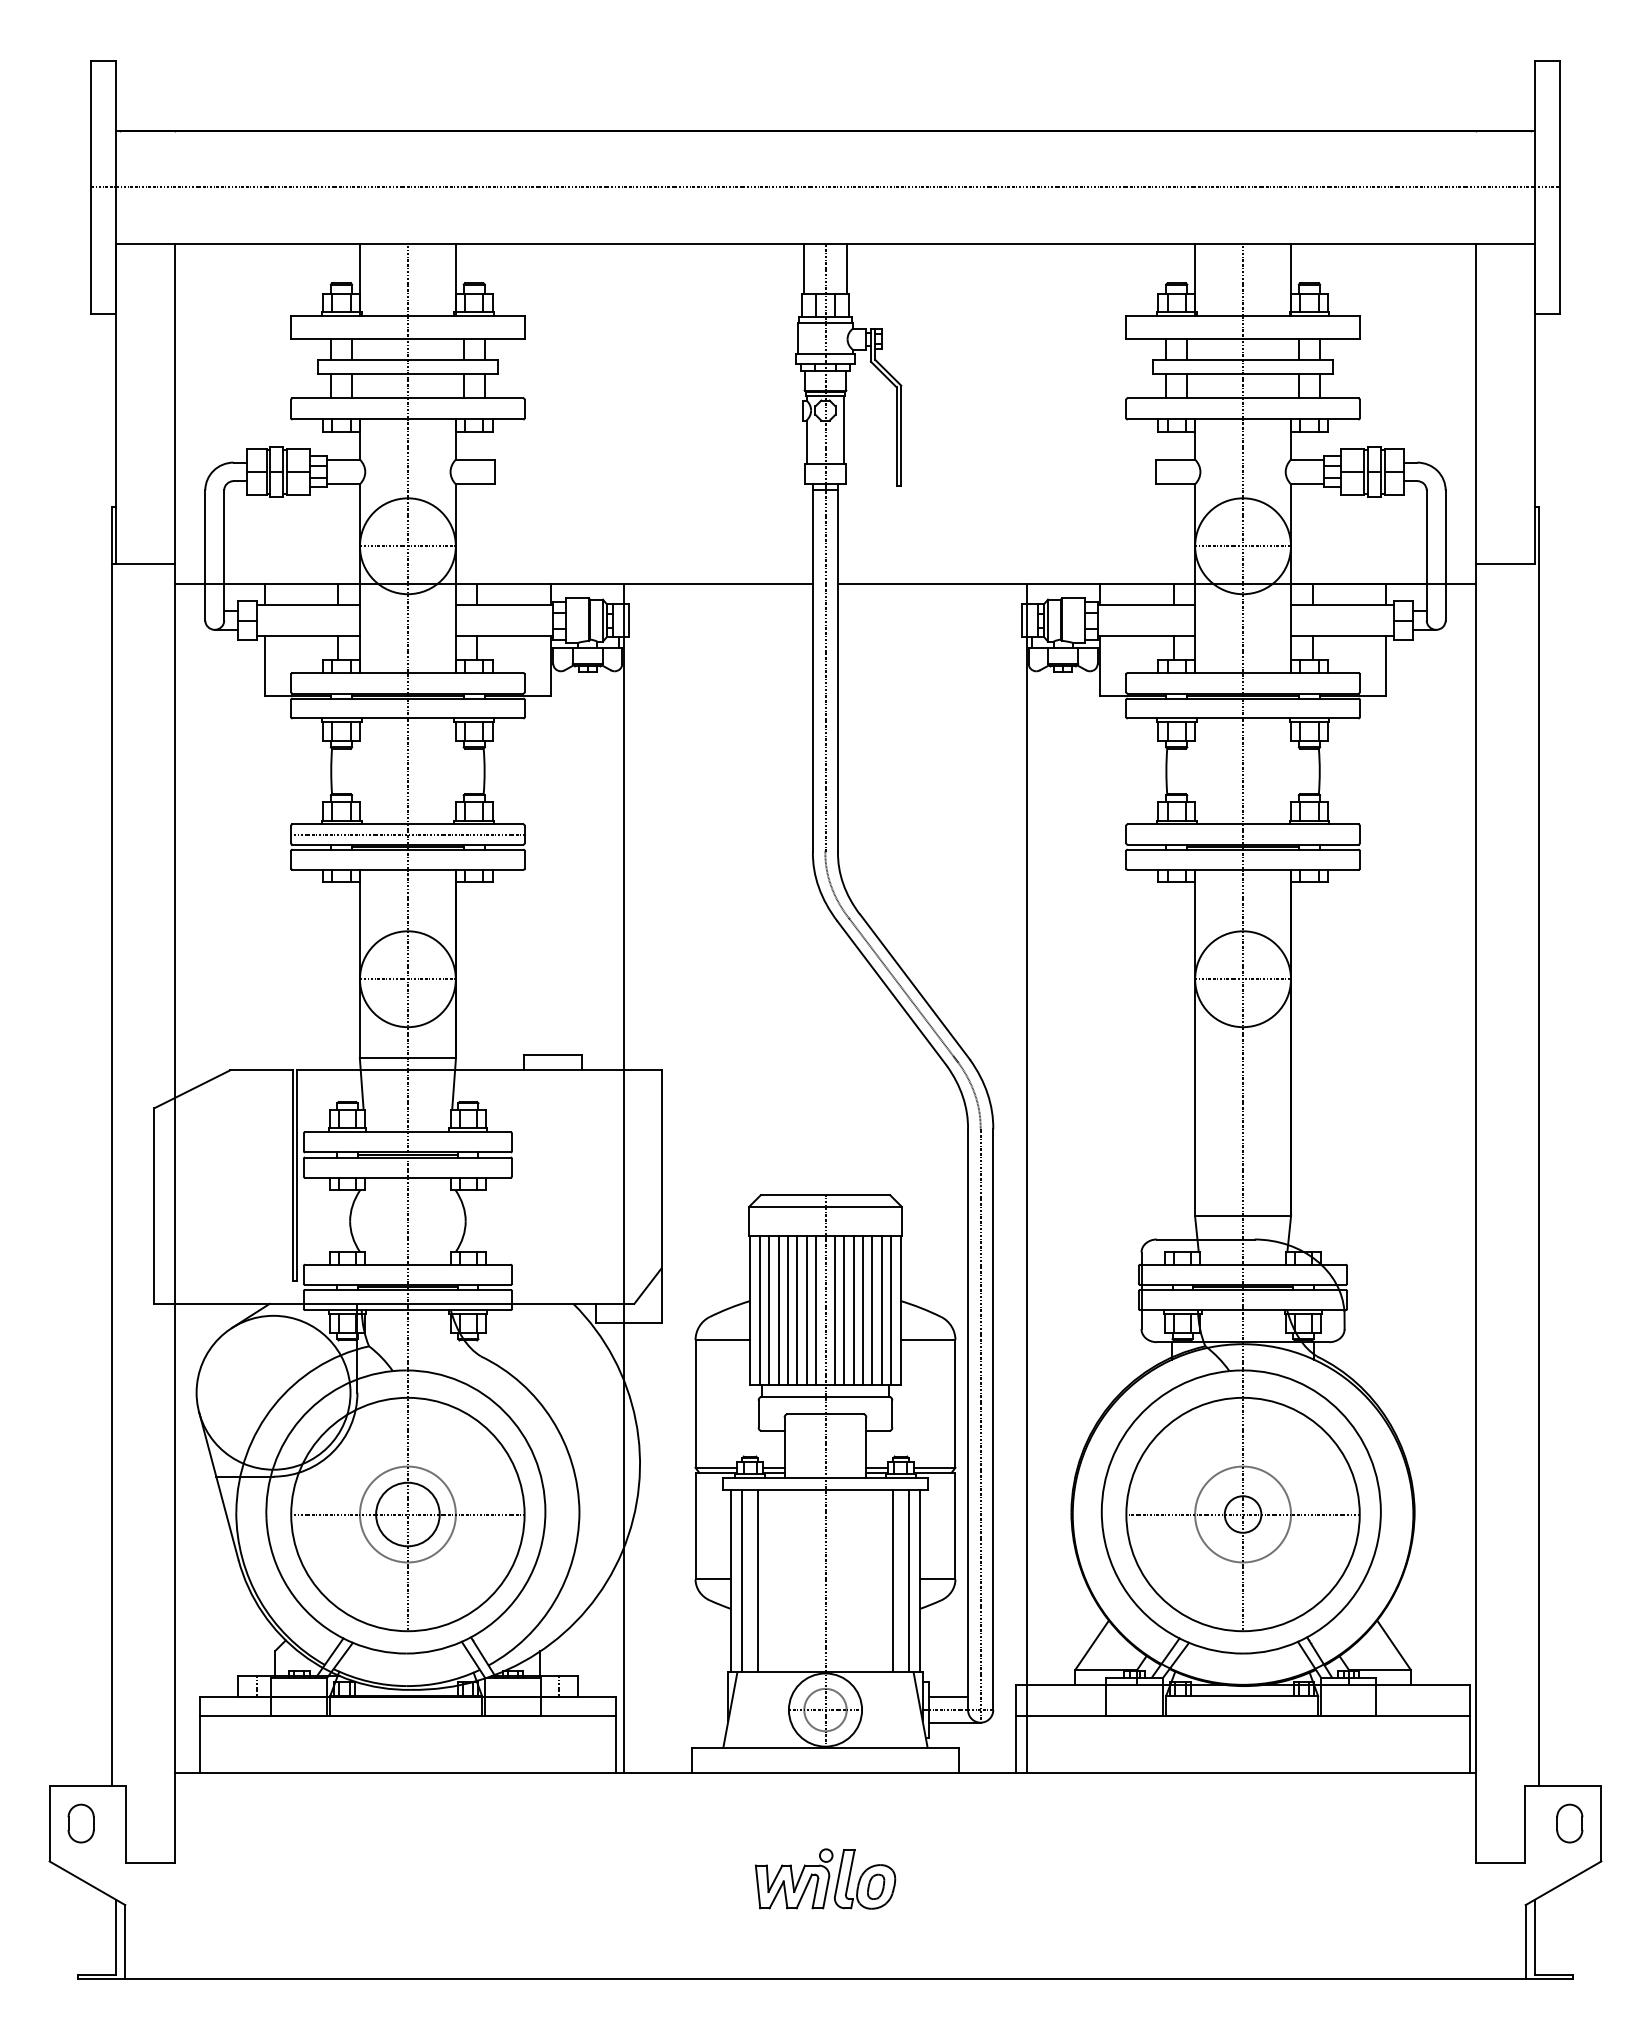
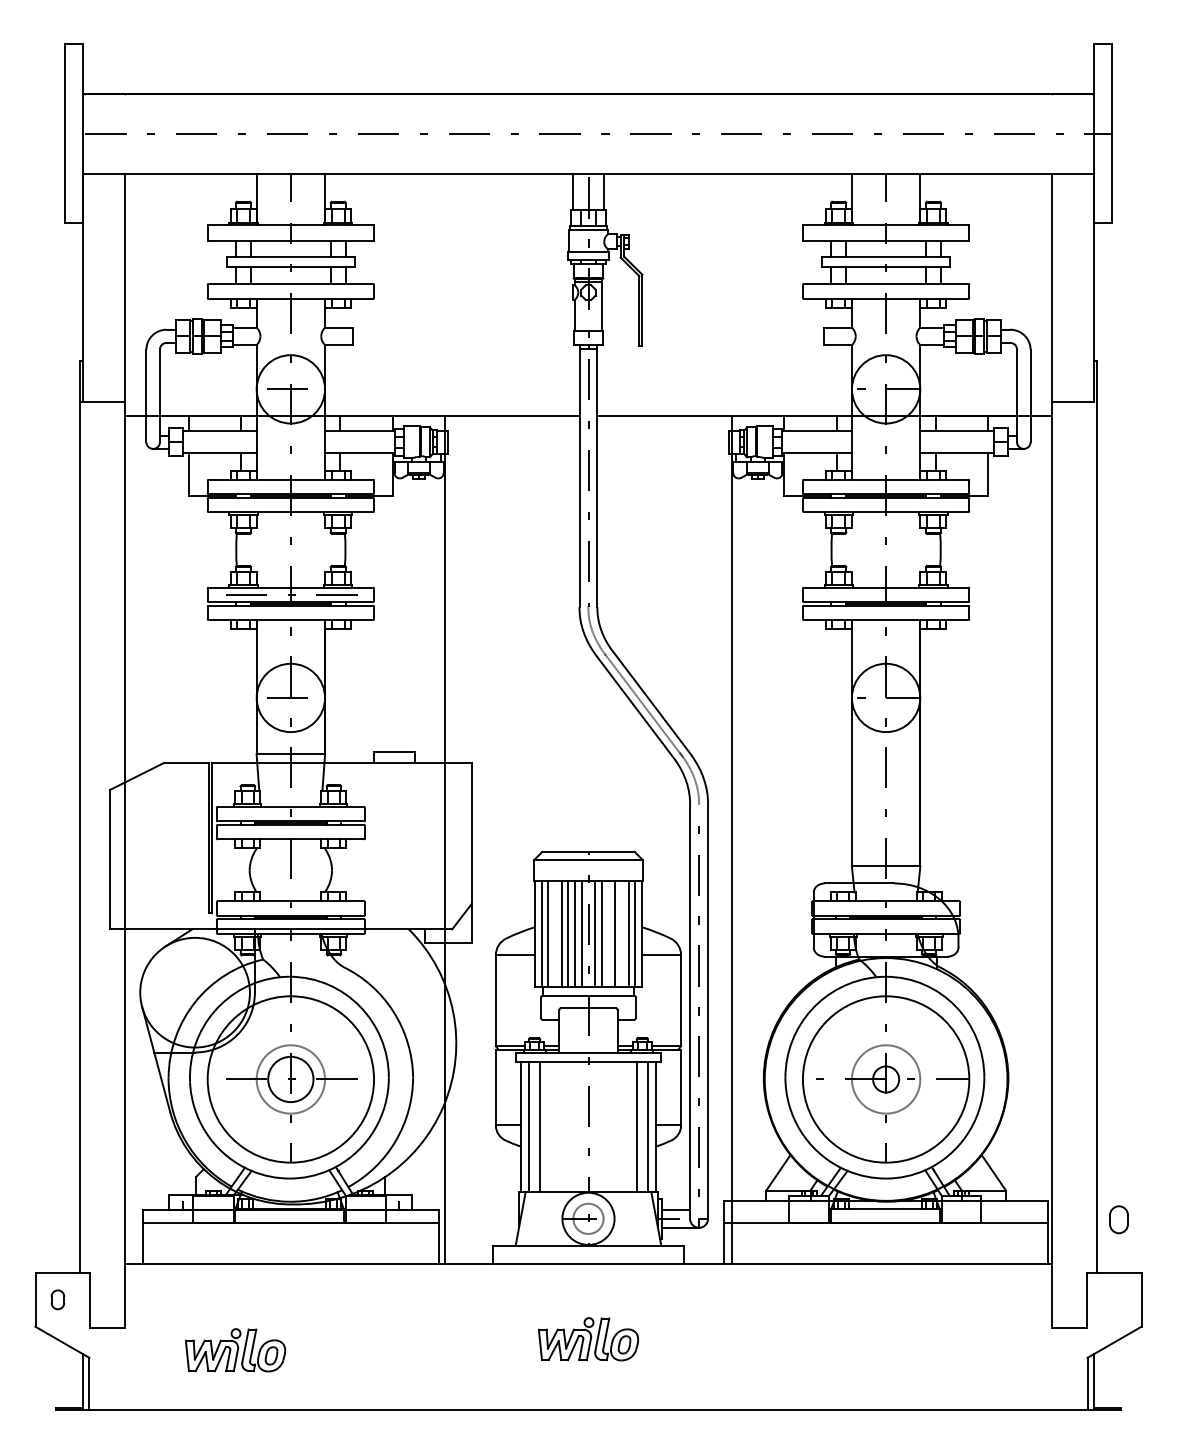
line: (779, 1309) -> (555, 933), removed
line: (853, 1309) -> (608, 933), removed
line: (871, 1309) -> (621, 933), removed
part: (80, 1823) -> (57, 1299), size x0.7
part: (1569, 1823) -> (1118, 1219), moved
part: (330, 1894) -> (235, 1350), added

